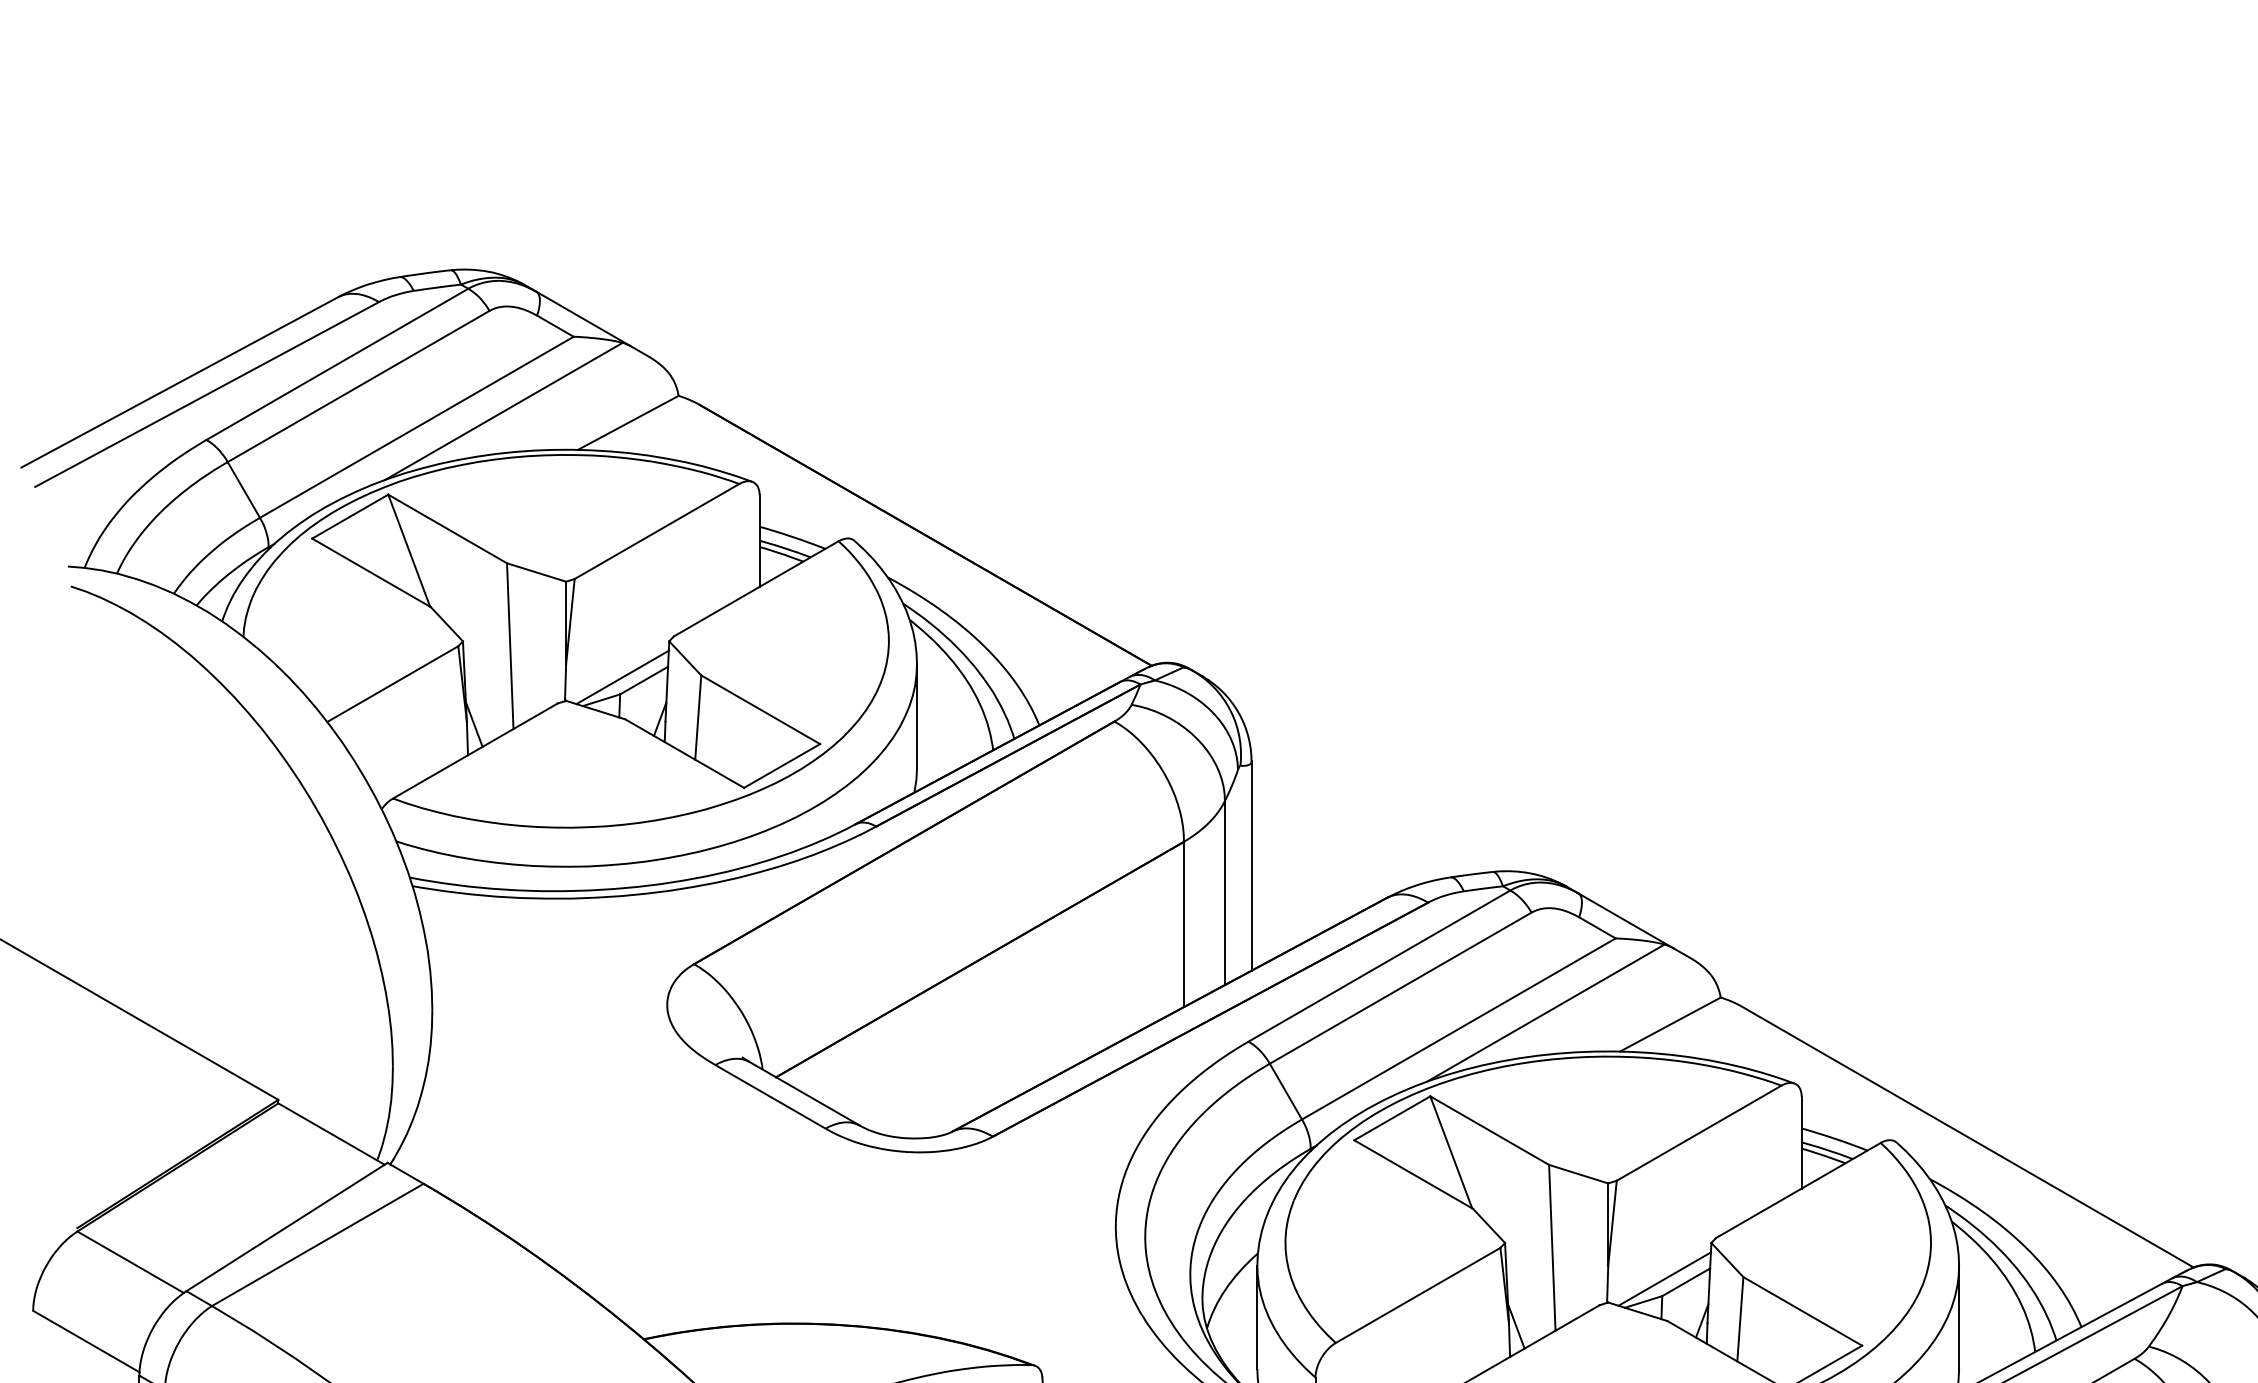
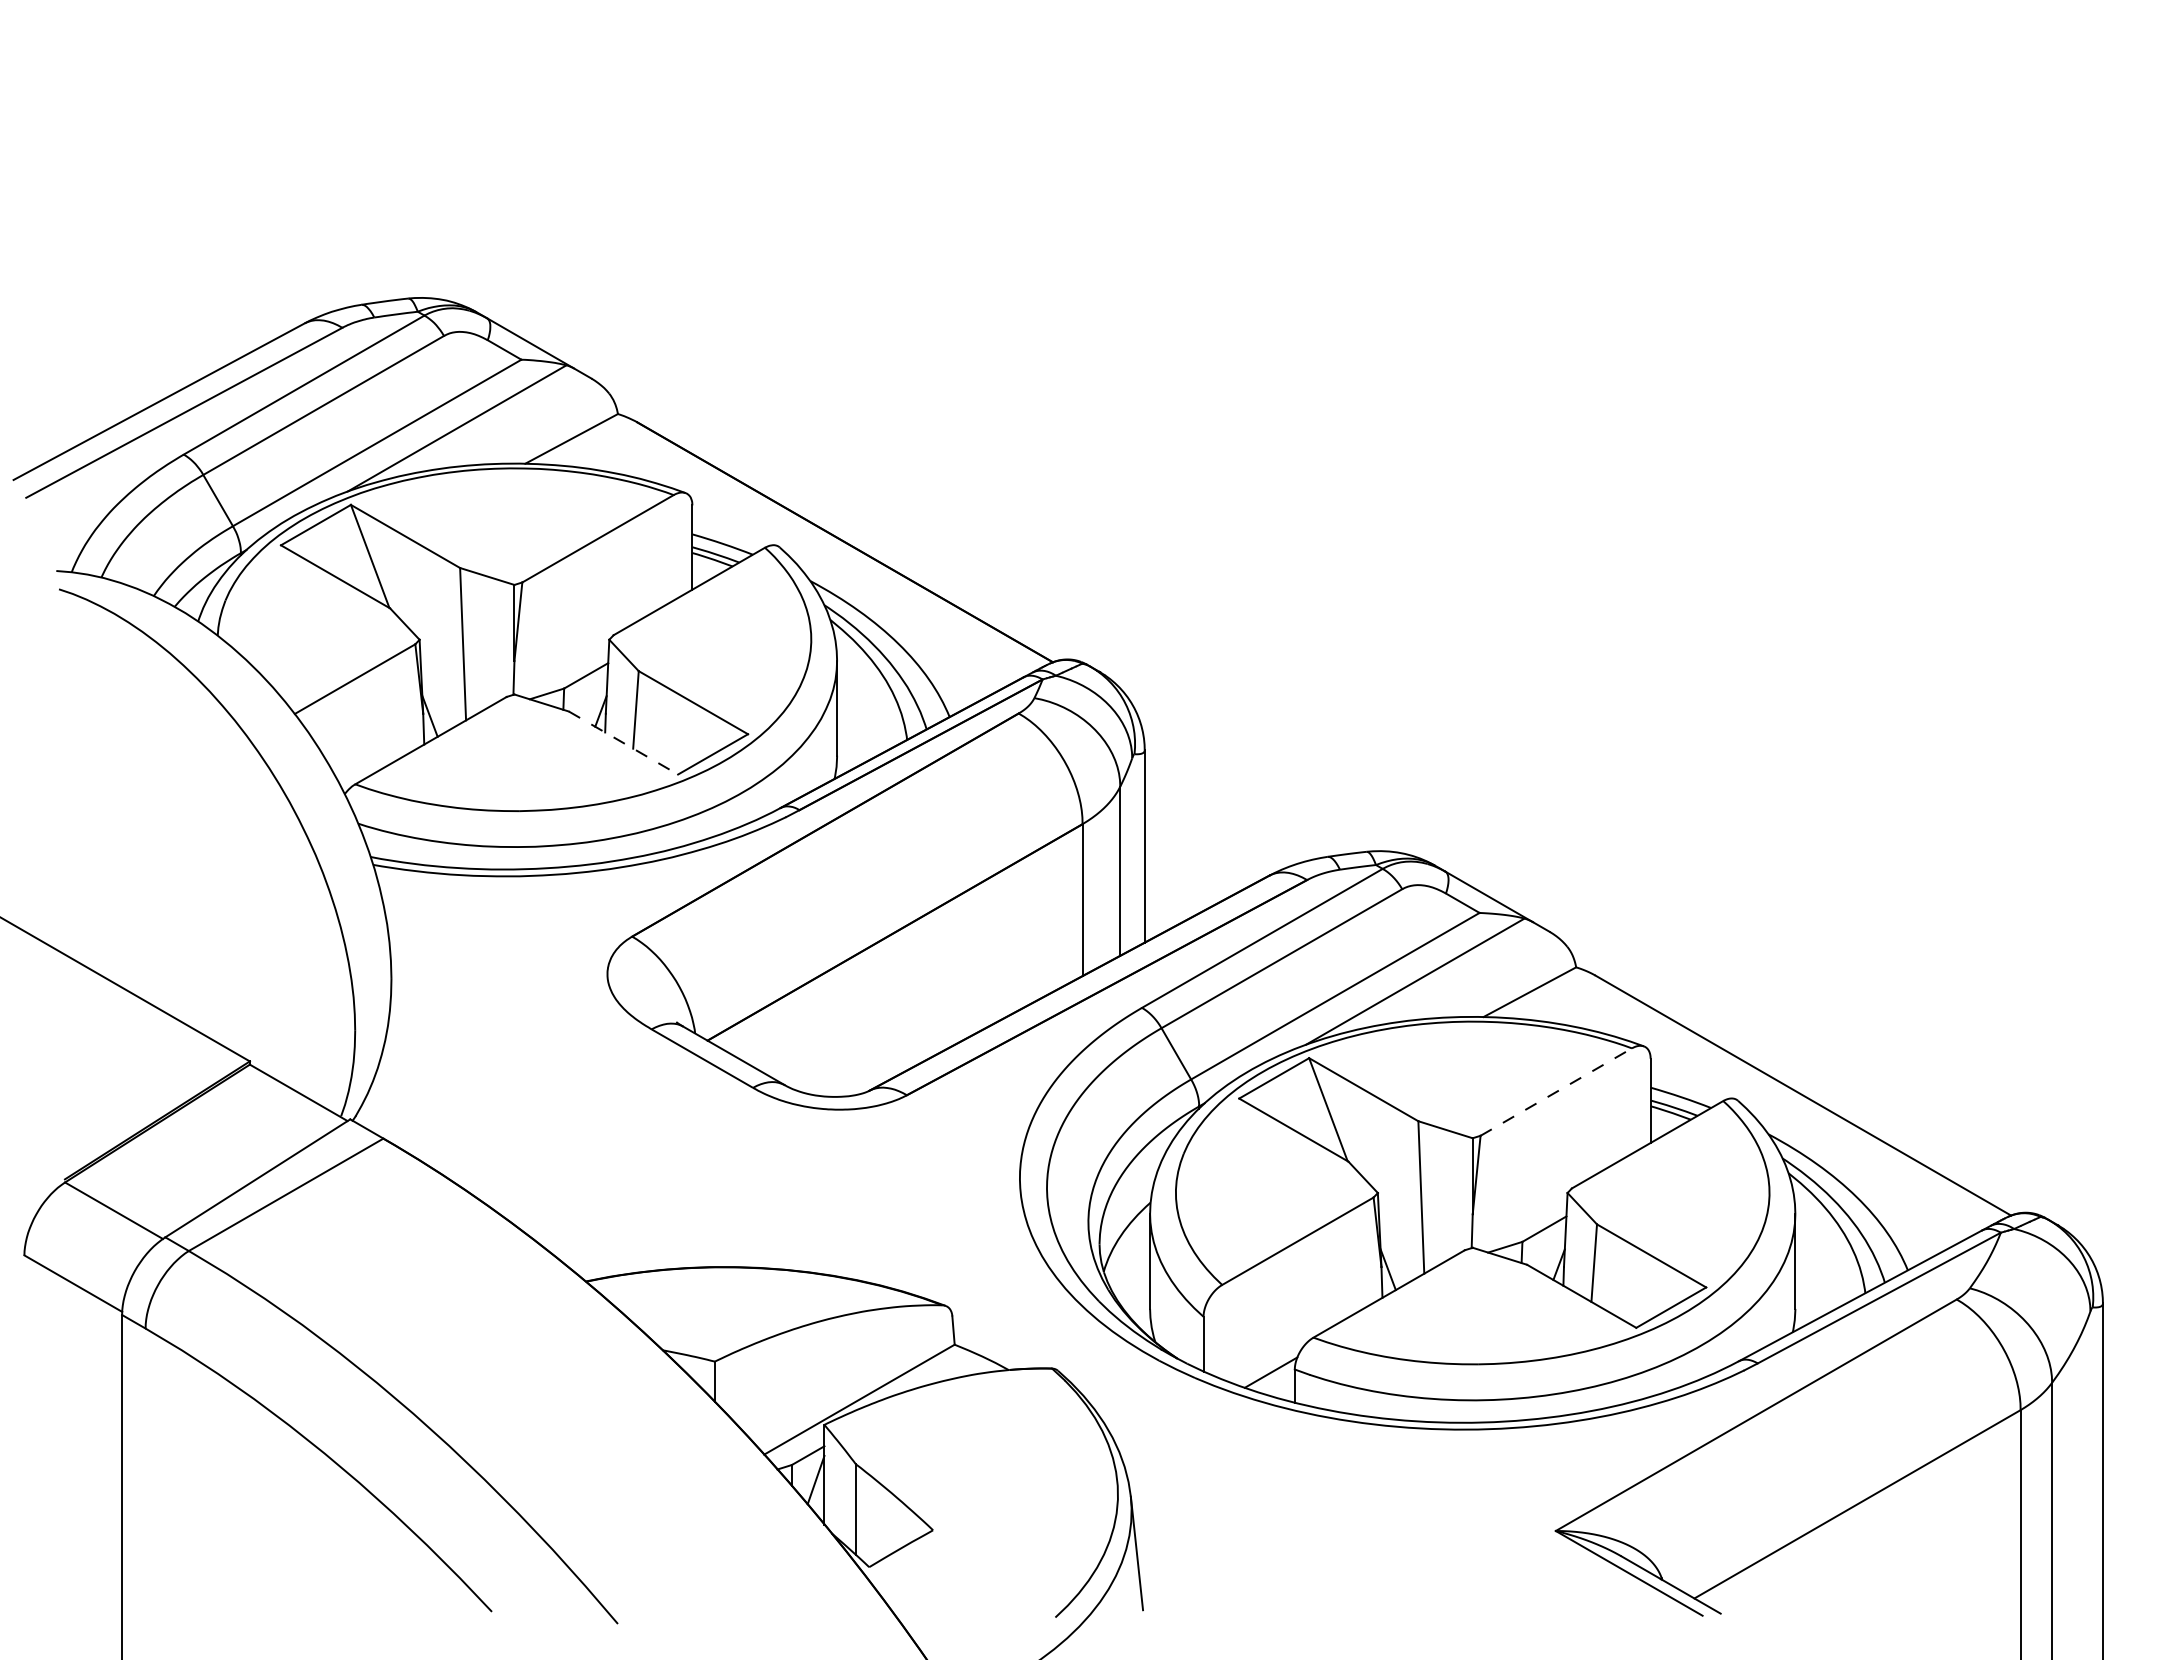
line: (622, 676) -> (566, 672), removed
line: (684, 754) -> (623, 743), solid -> dashed
line: (1699, 1132) -> (1556, 1091), solid -> dashed
line: (1664, 1278) -> (1524, 1225), removed

